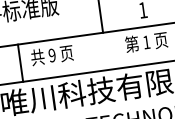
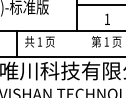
text: (51, 54) -> (39, 41), 9 -> 1

